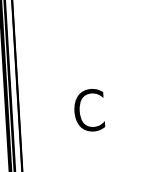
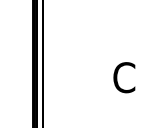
text: (89, 110) -> (124, 77), moved

